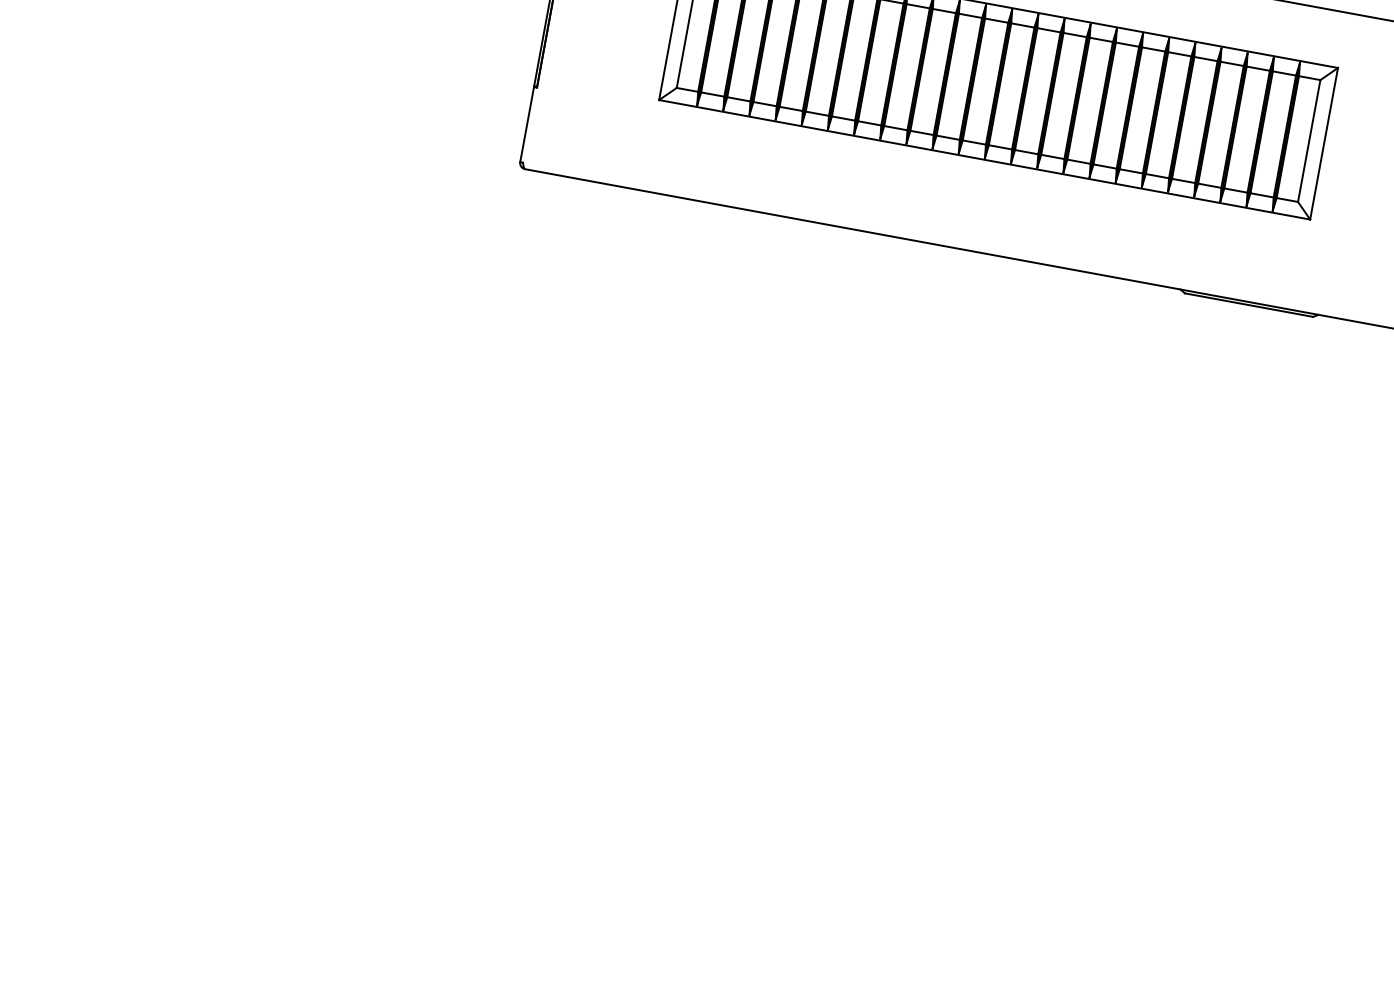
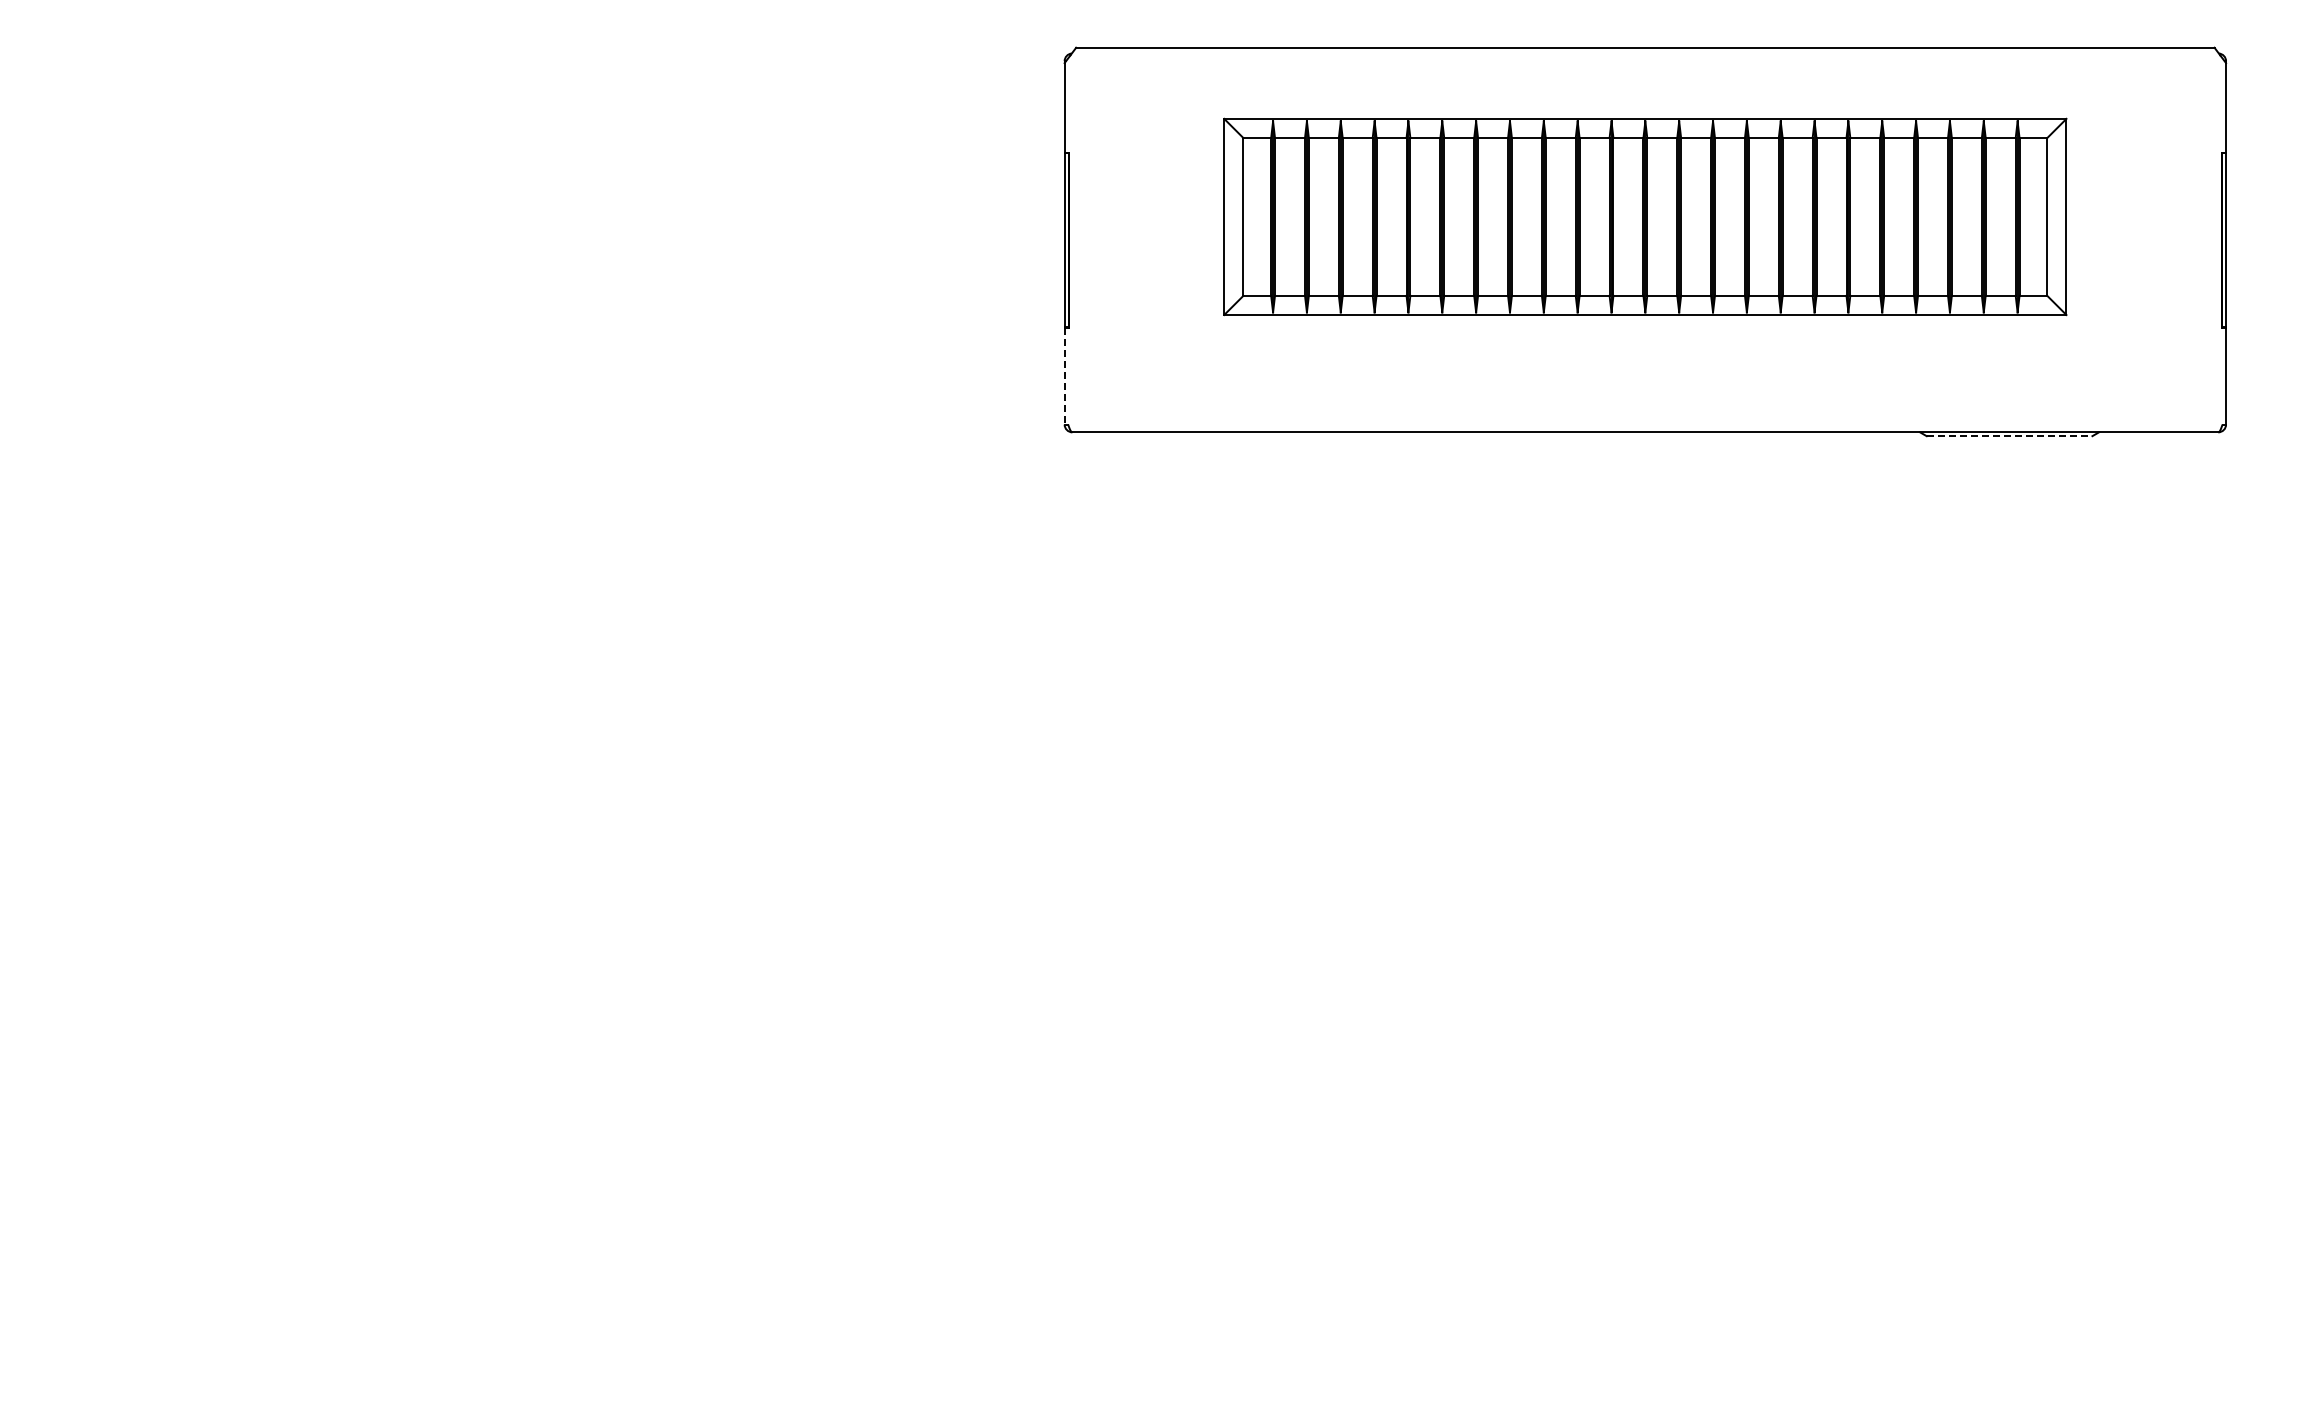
line: (526, 124) -> (1064, 376), solid -> dashed
line: (1248, 305) -> (2009, 436), solid -> dashed

